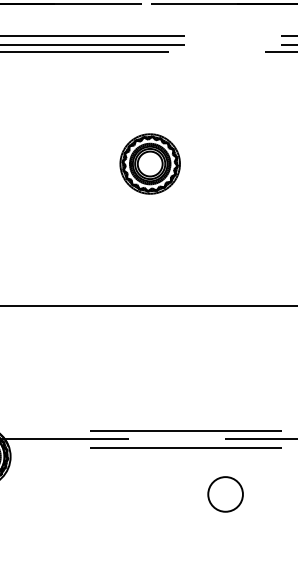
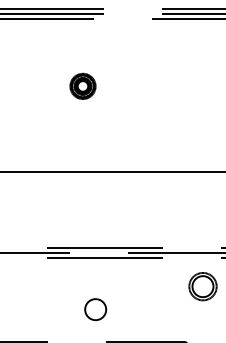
part: (149, 164) -> (82, 86), size x0.7
circle: (225, 494) -> (95, 309), moved

